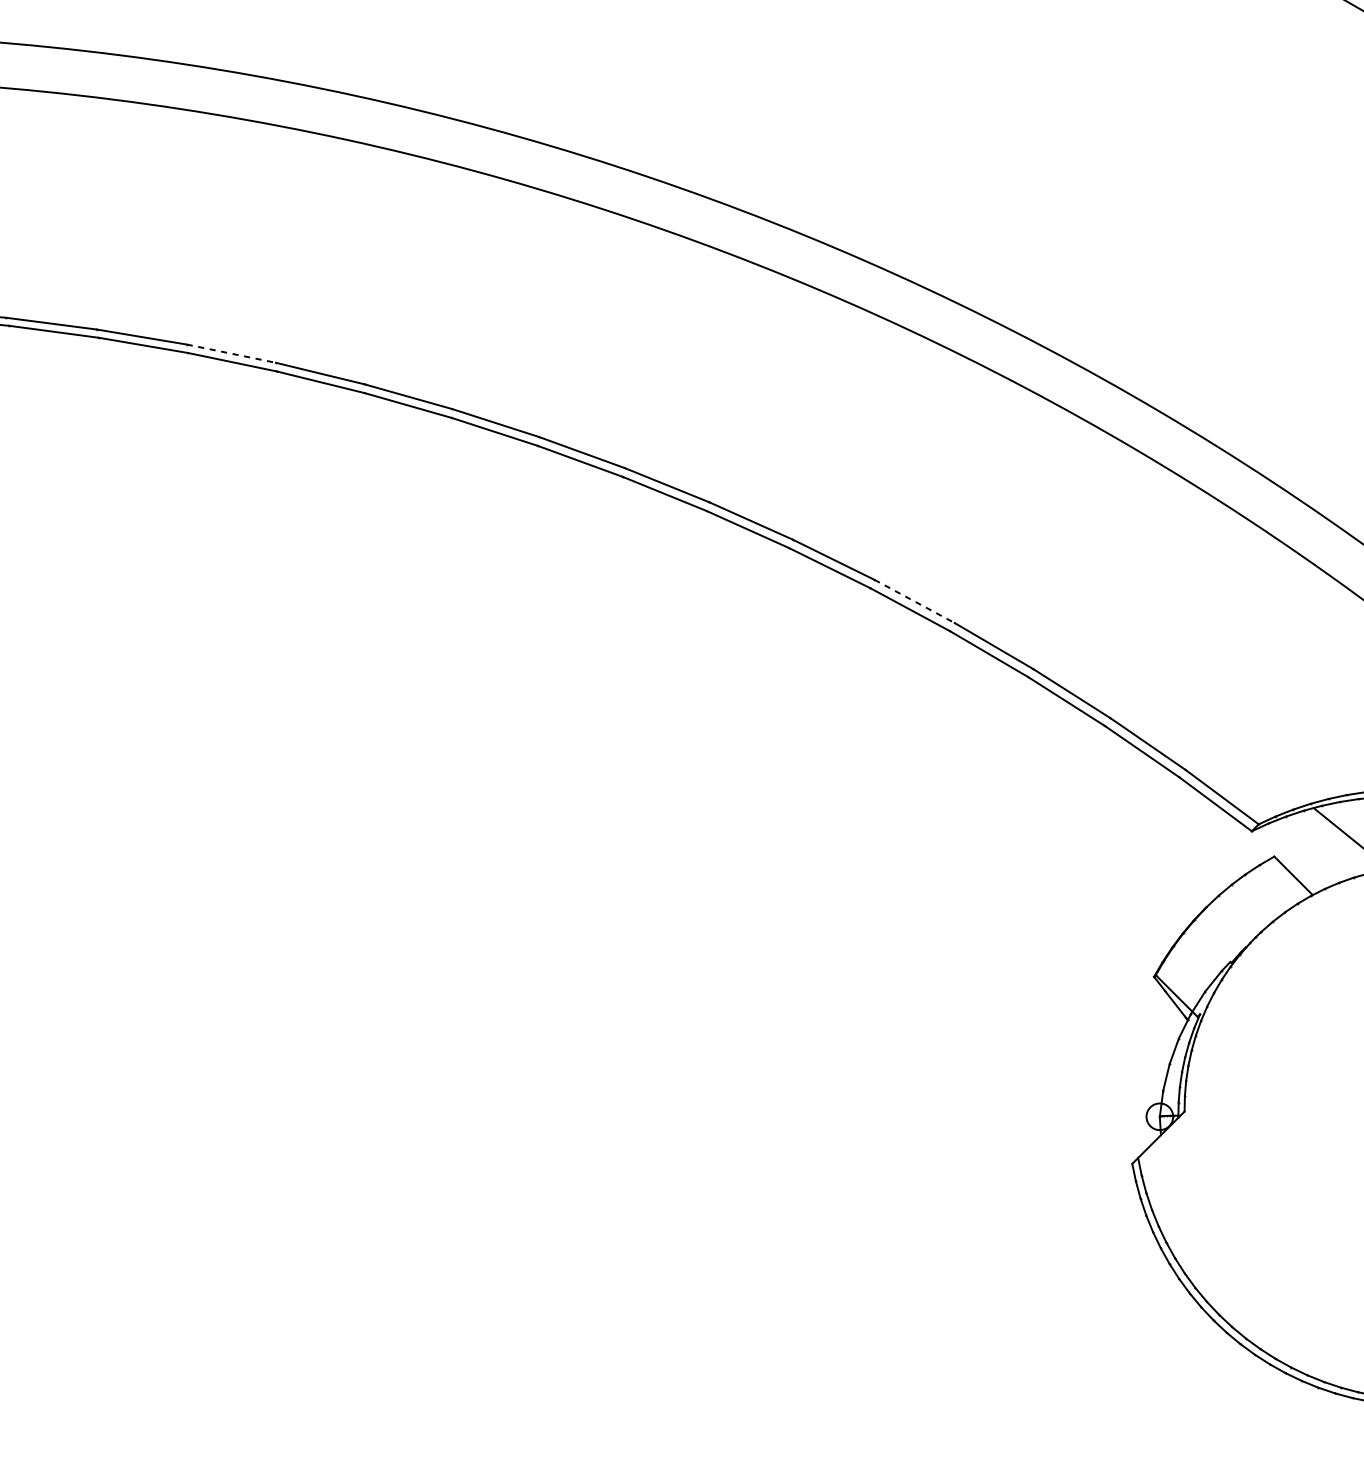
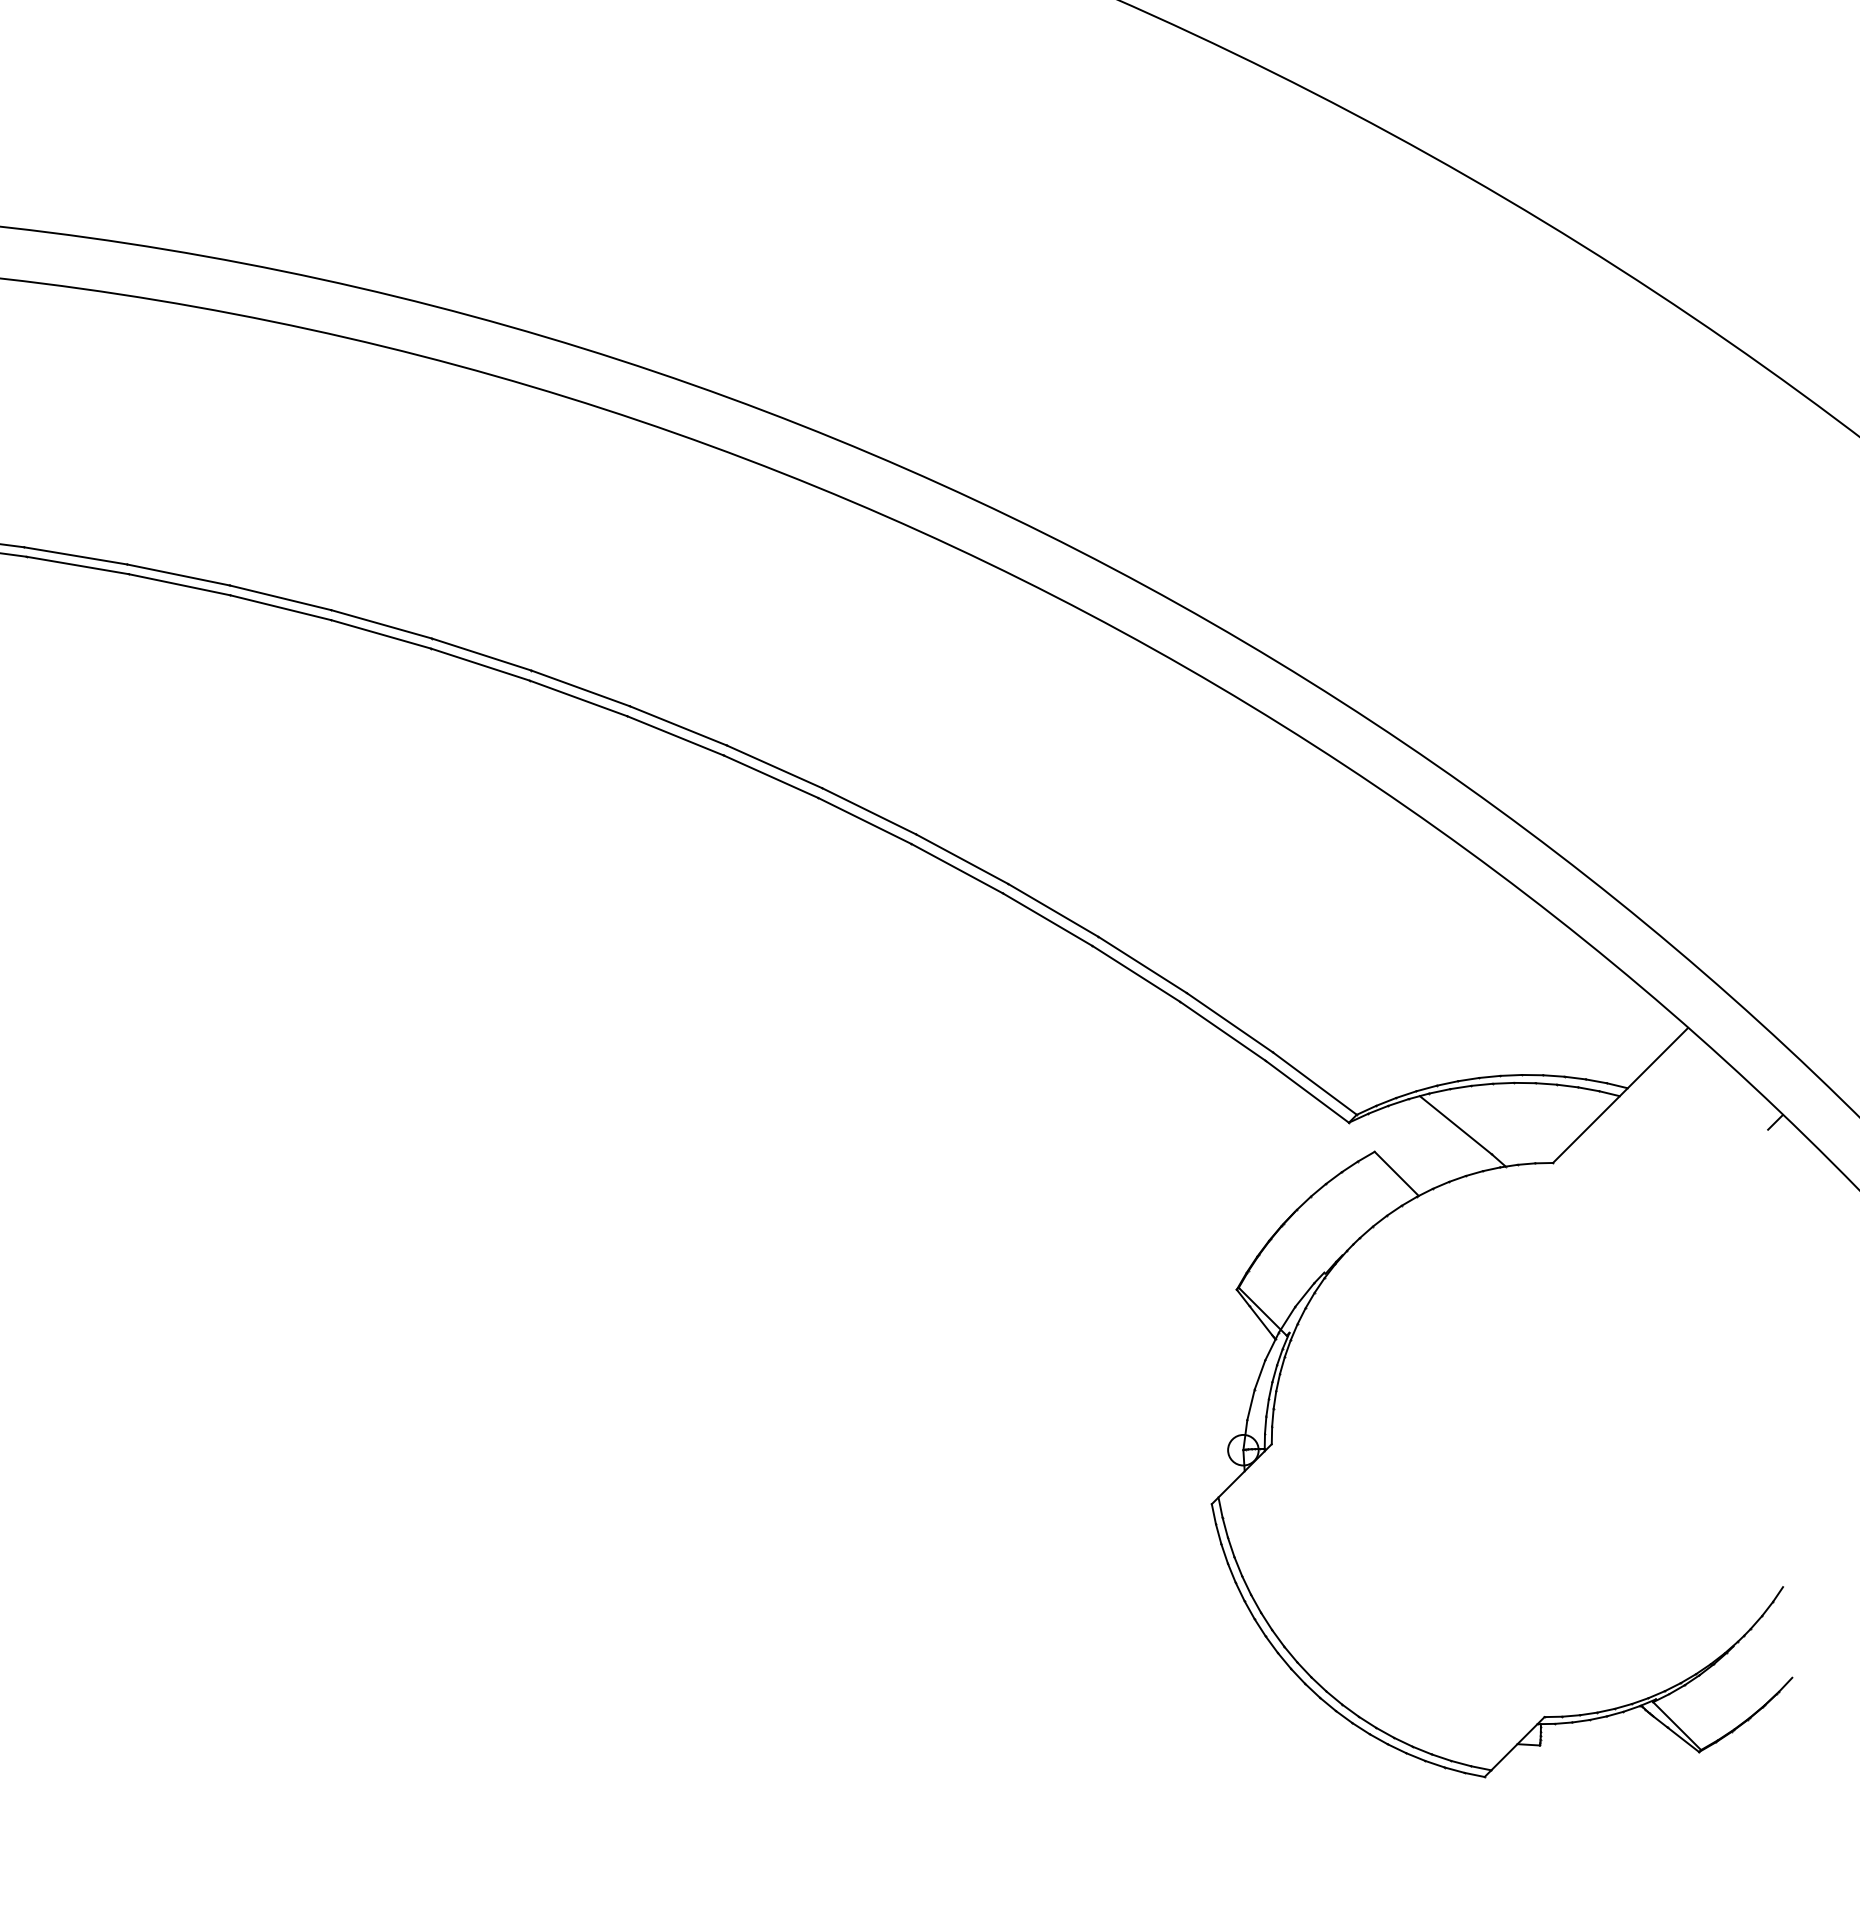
line: (231, 354) -> (178, 575), dashed -> solid
line: (914, 601) -> (962, 859), dashed -> solid

